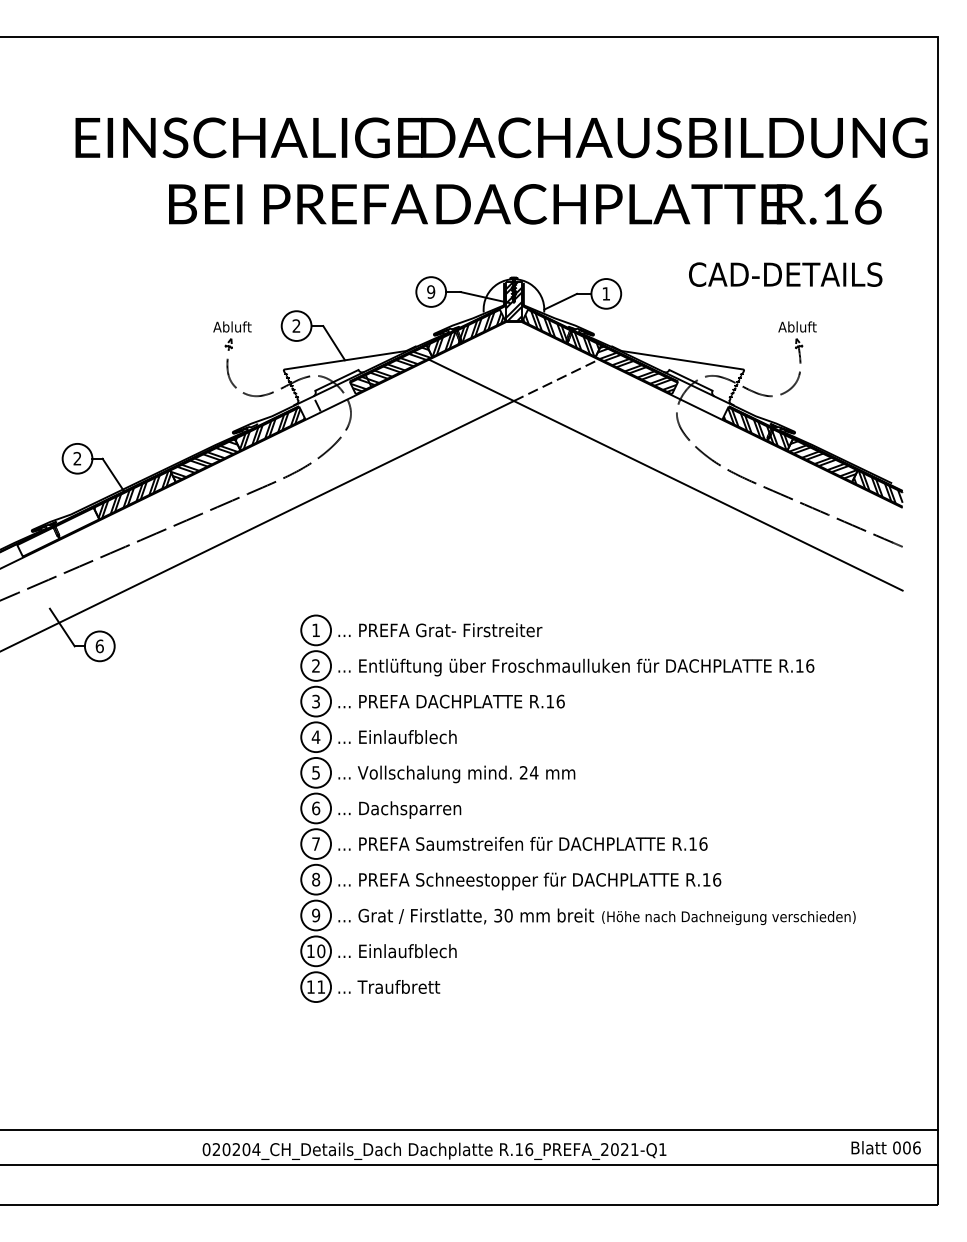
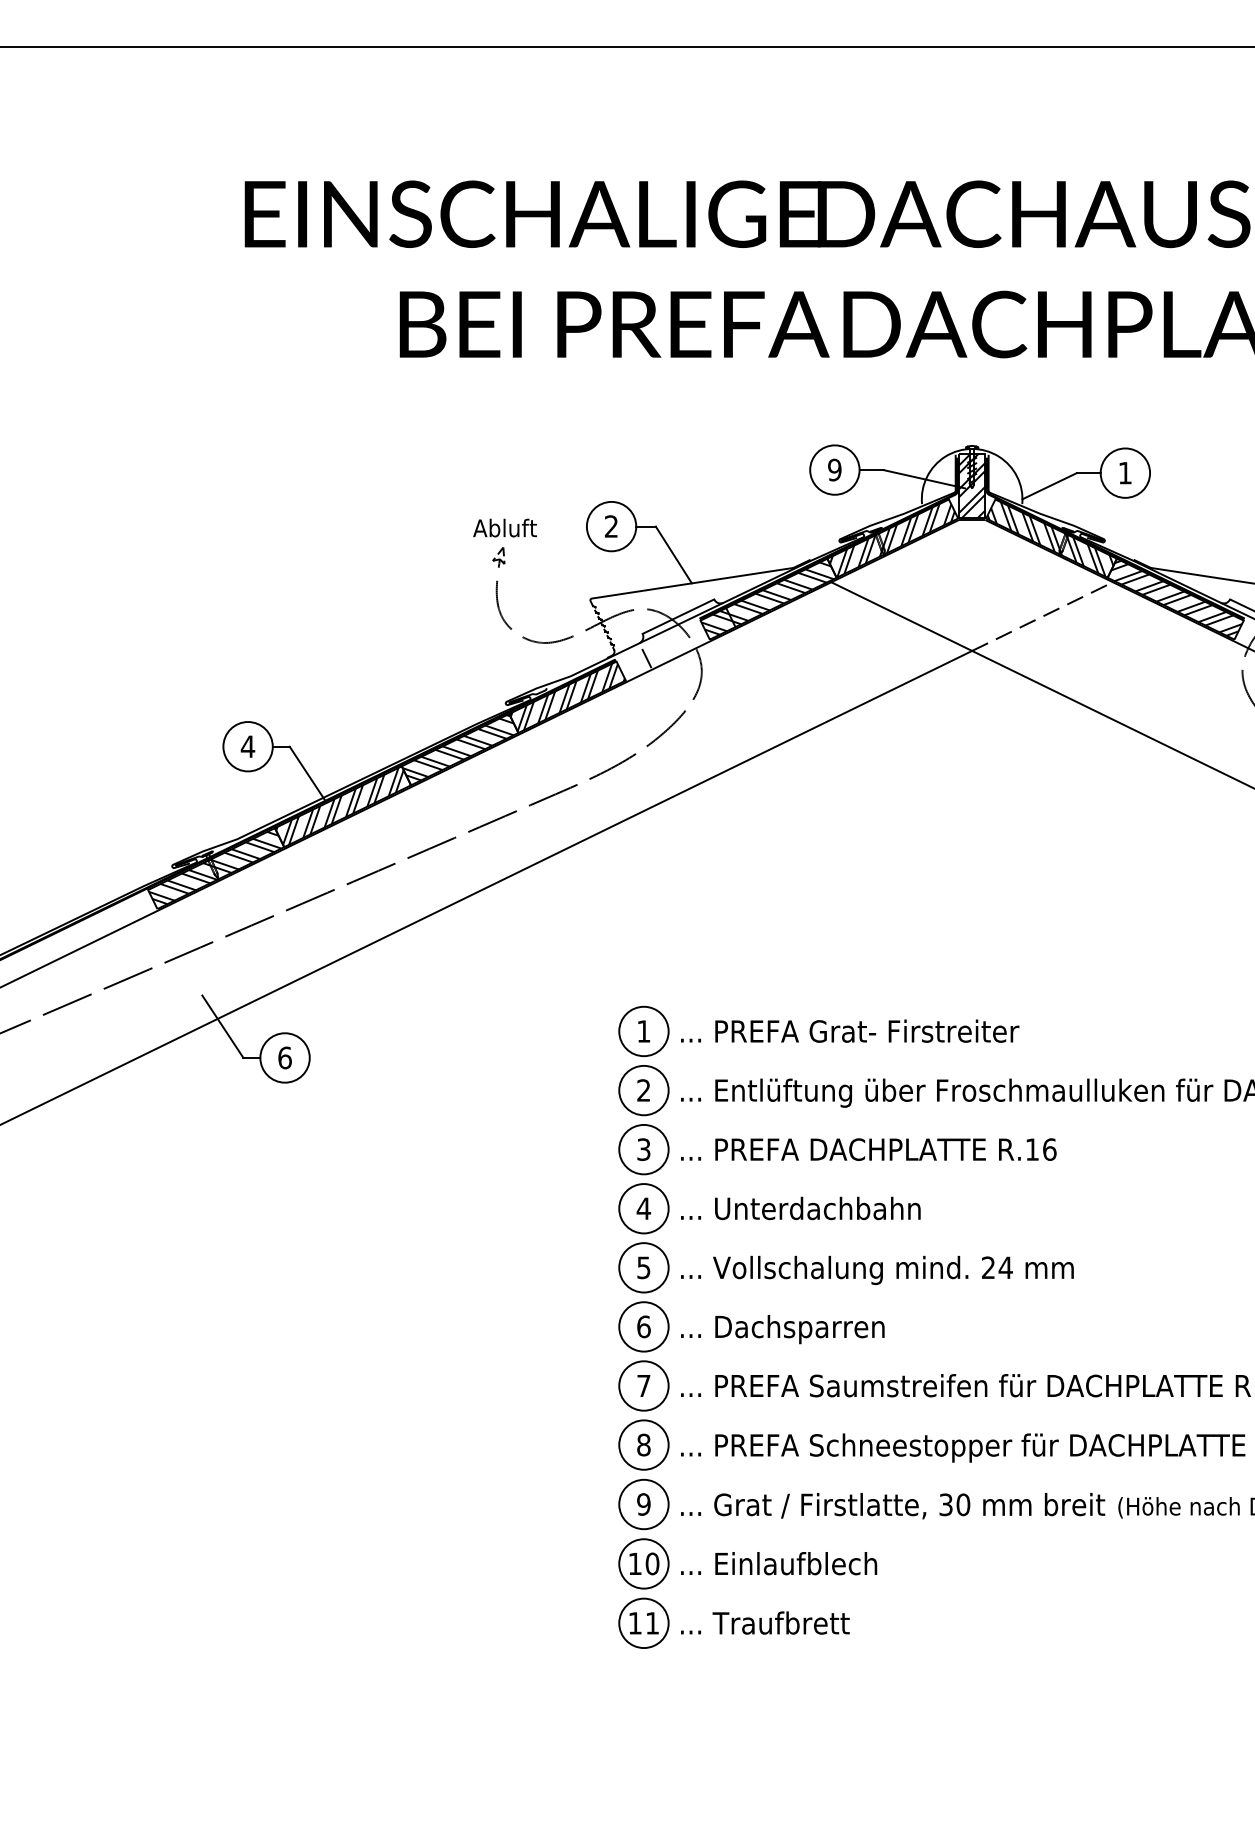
text: (77, 458) -> (248, 746), 2 -> 4
hatch: (57, 530) -> (214, 865), added
text: (420, 737) -> (817, 1209), ... Einlaufblech -> ... Unterdachbahn

